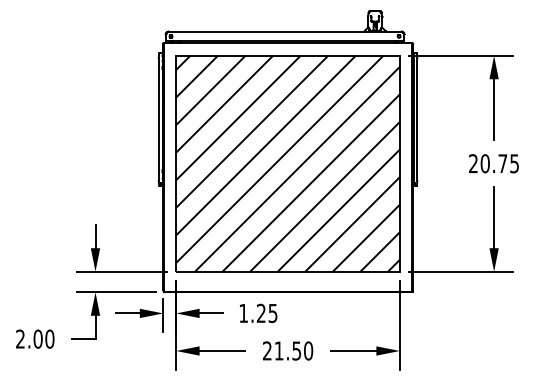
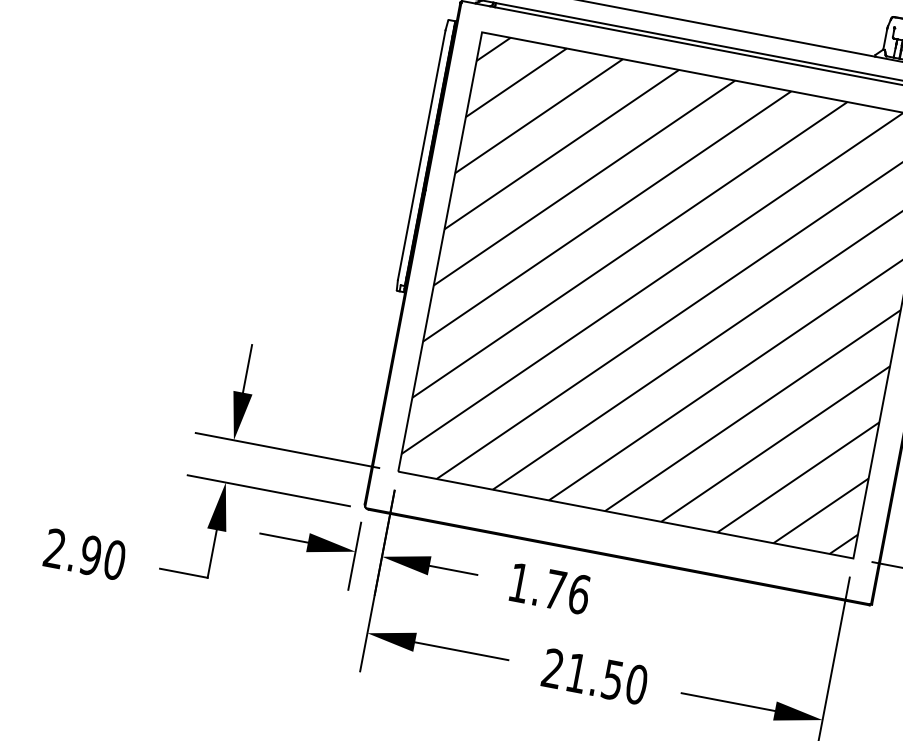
text: (266, 313) -> (565, 591), 1.25 -> 1.76
text: (37, 338) -> (89, 553), 2.00 -> 2.90

